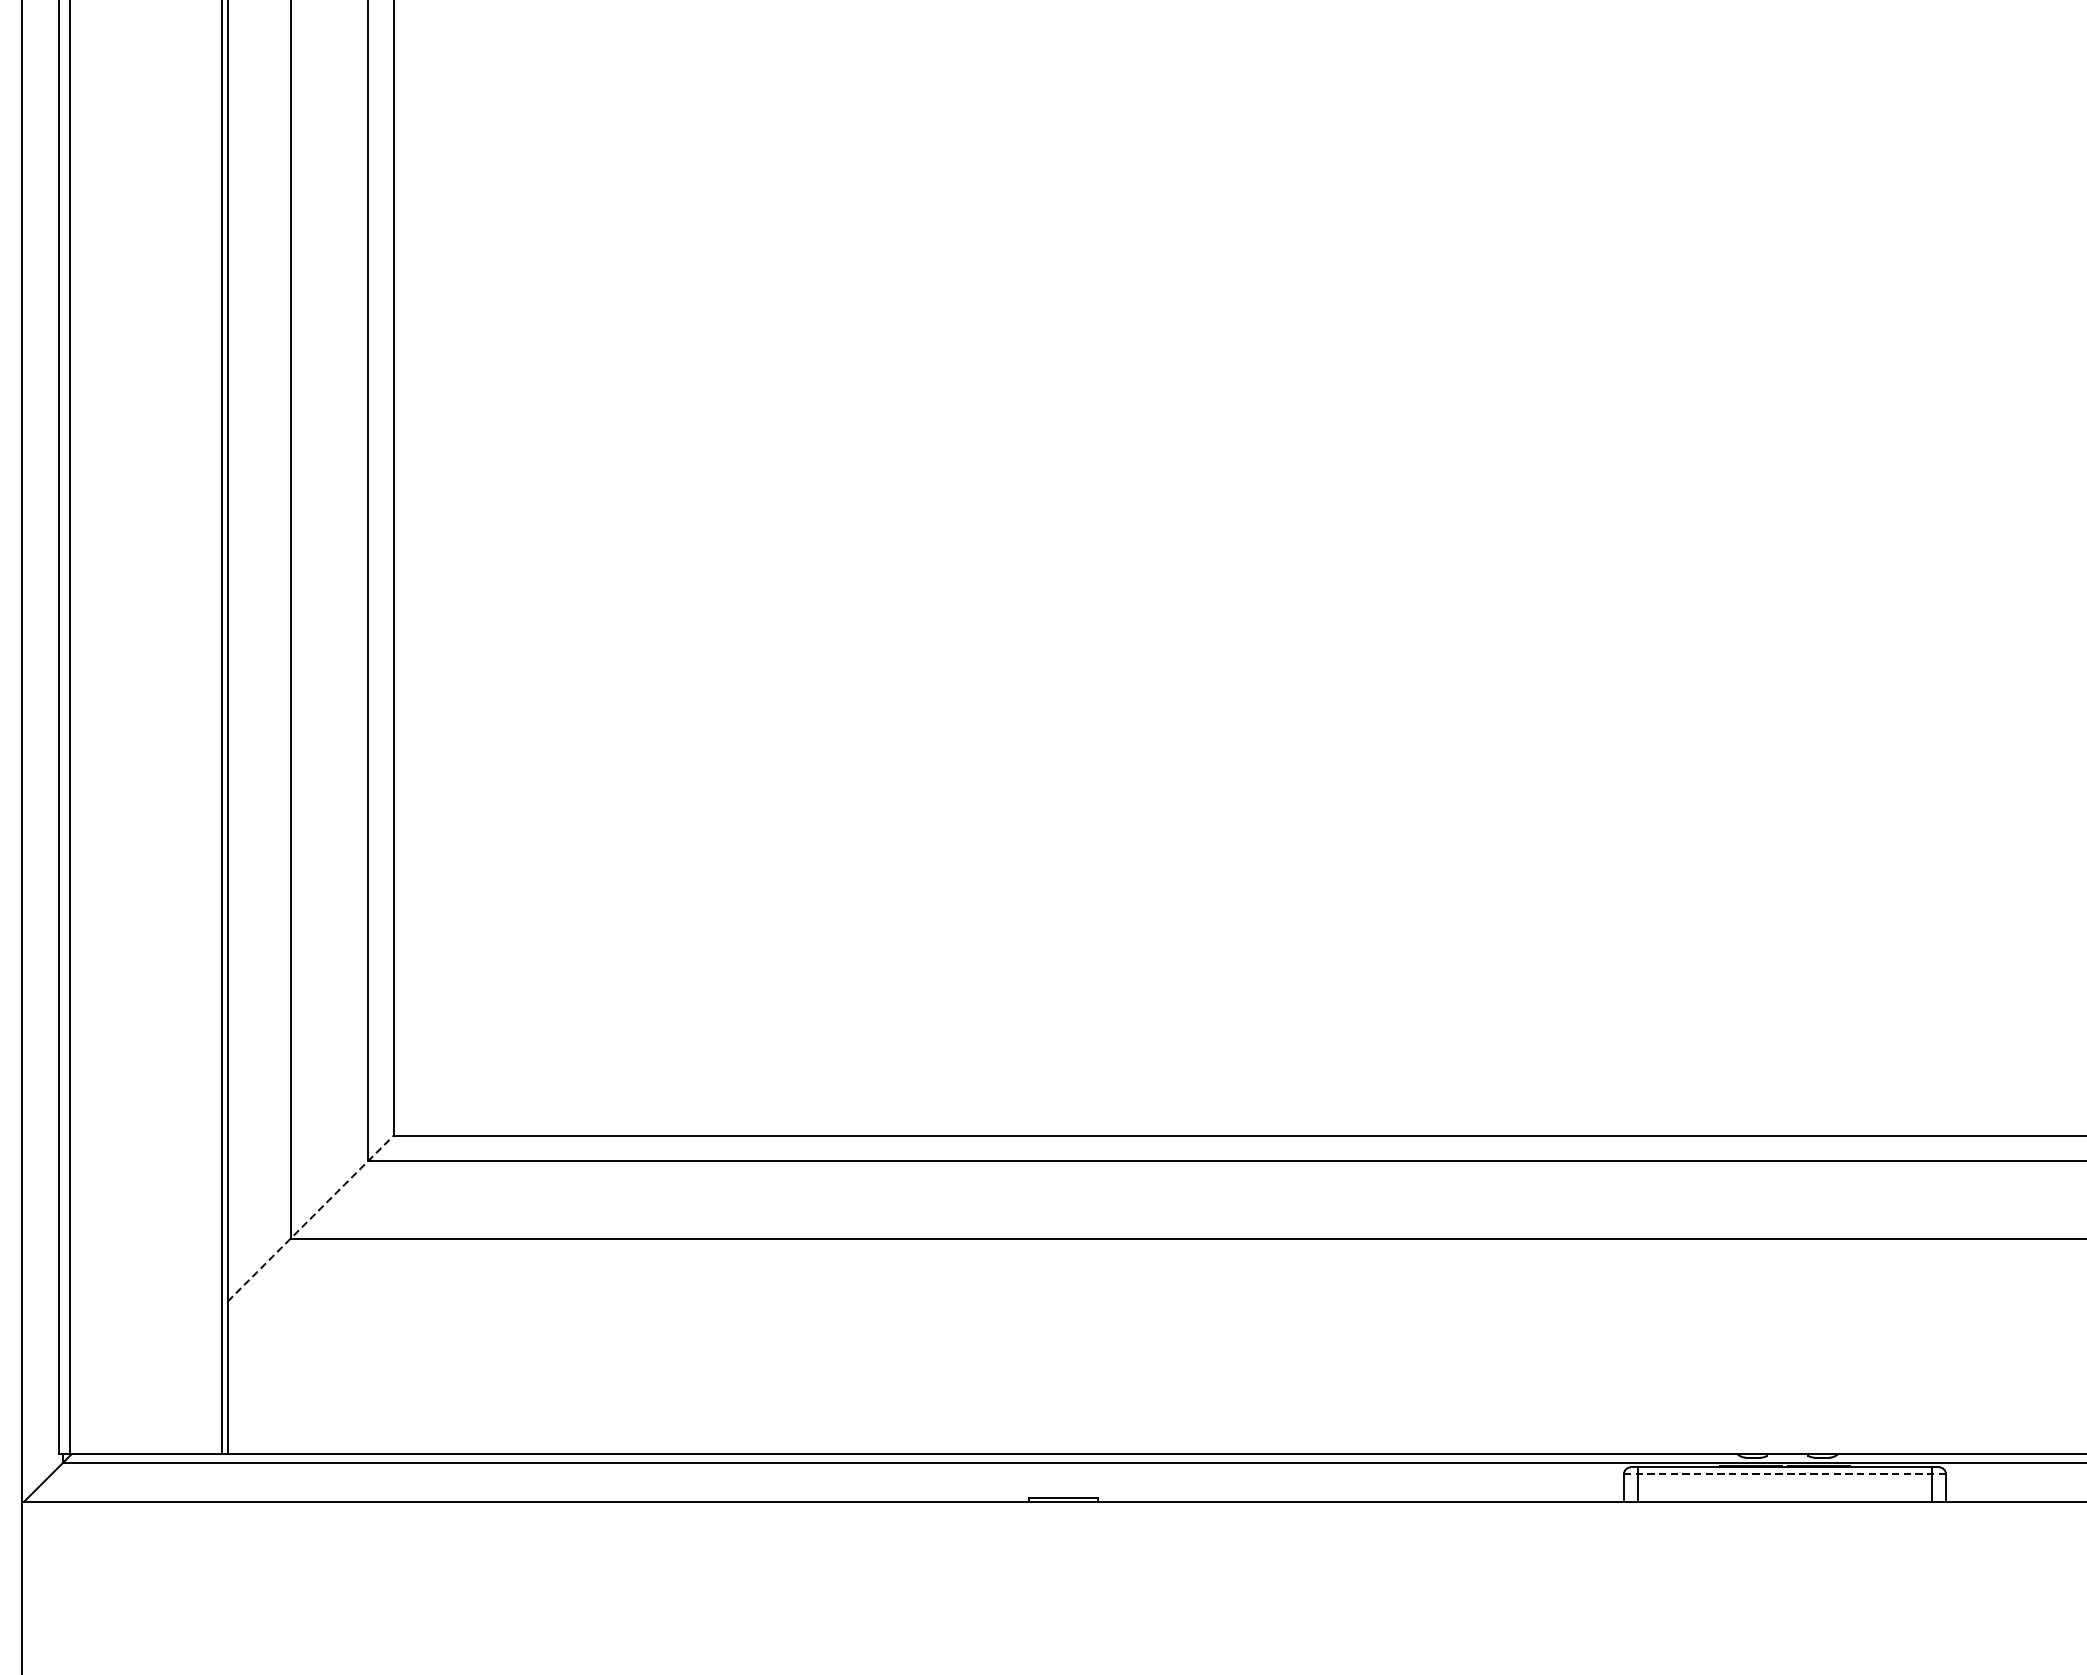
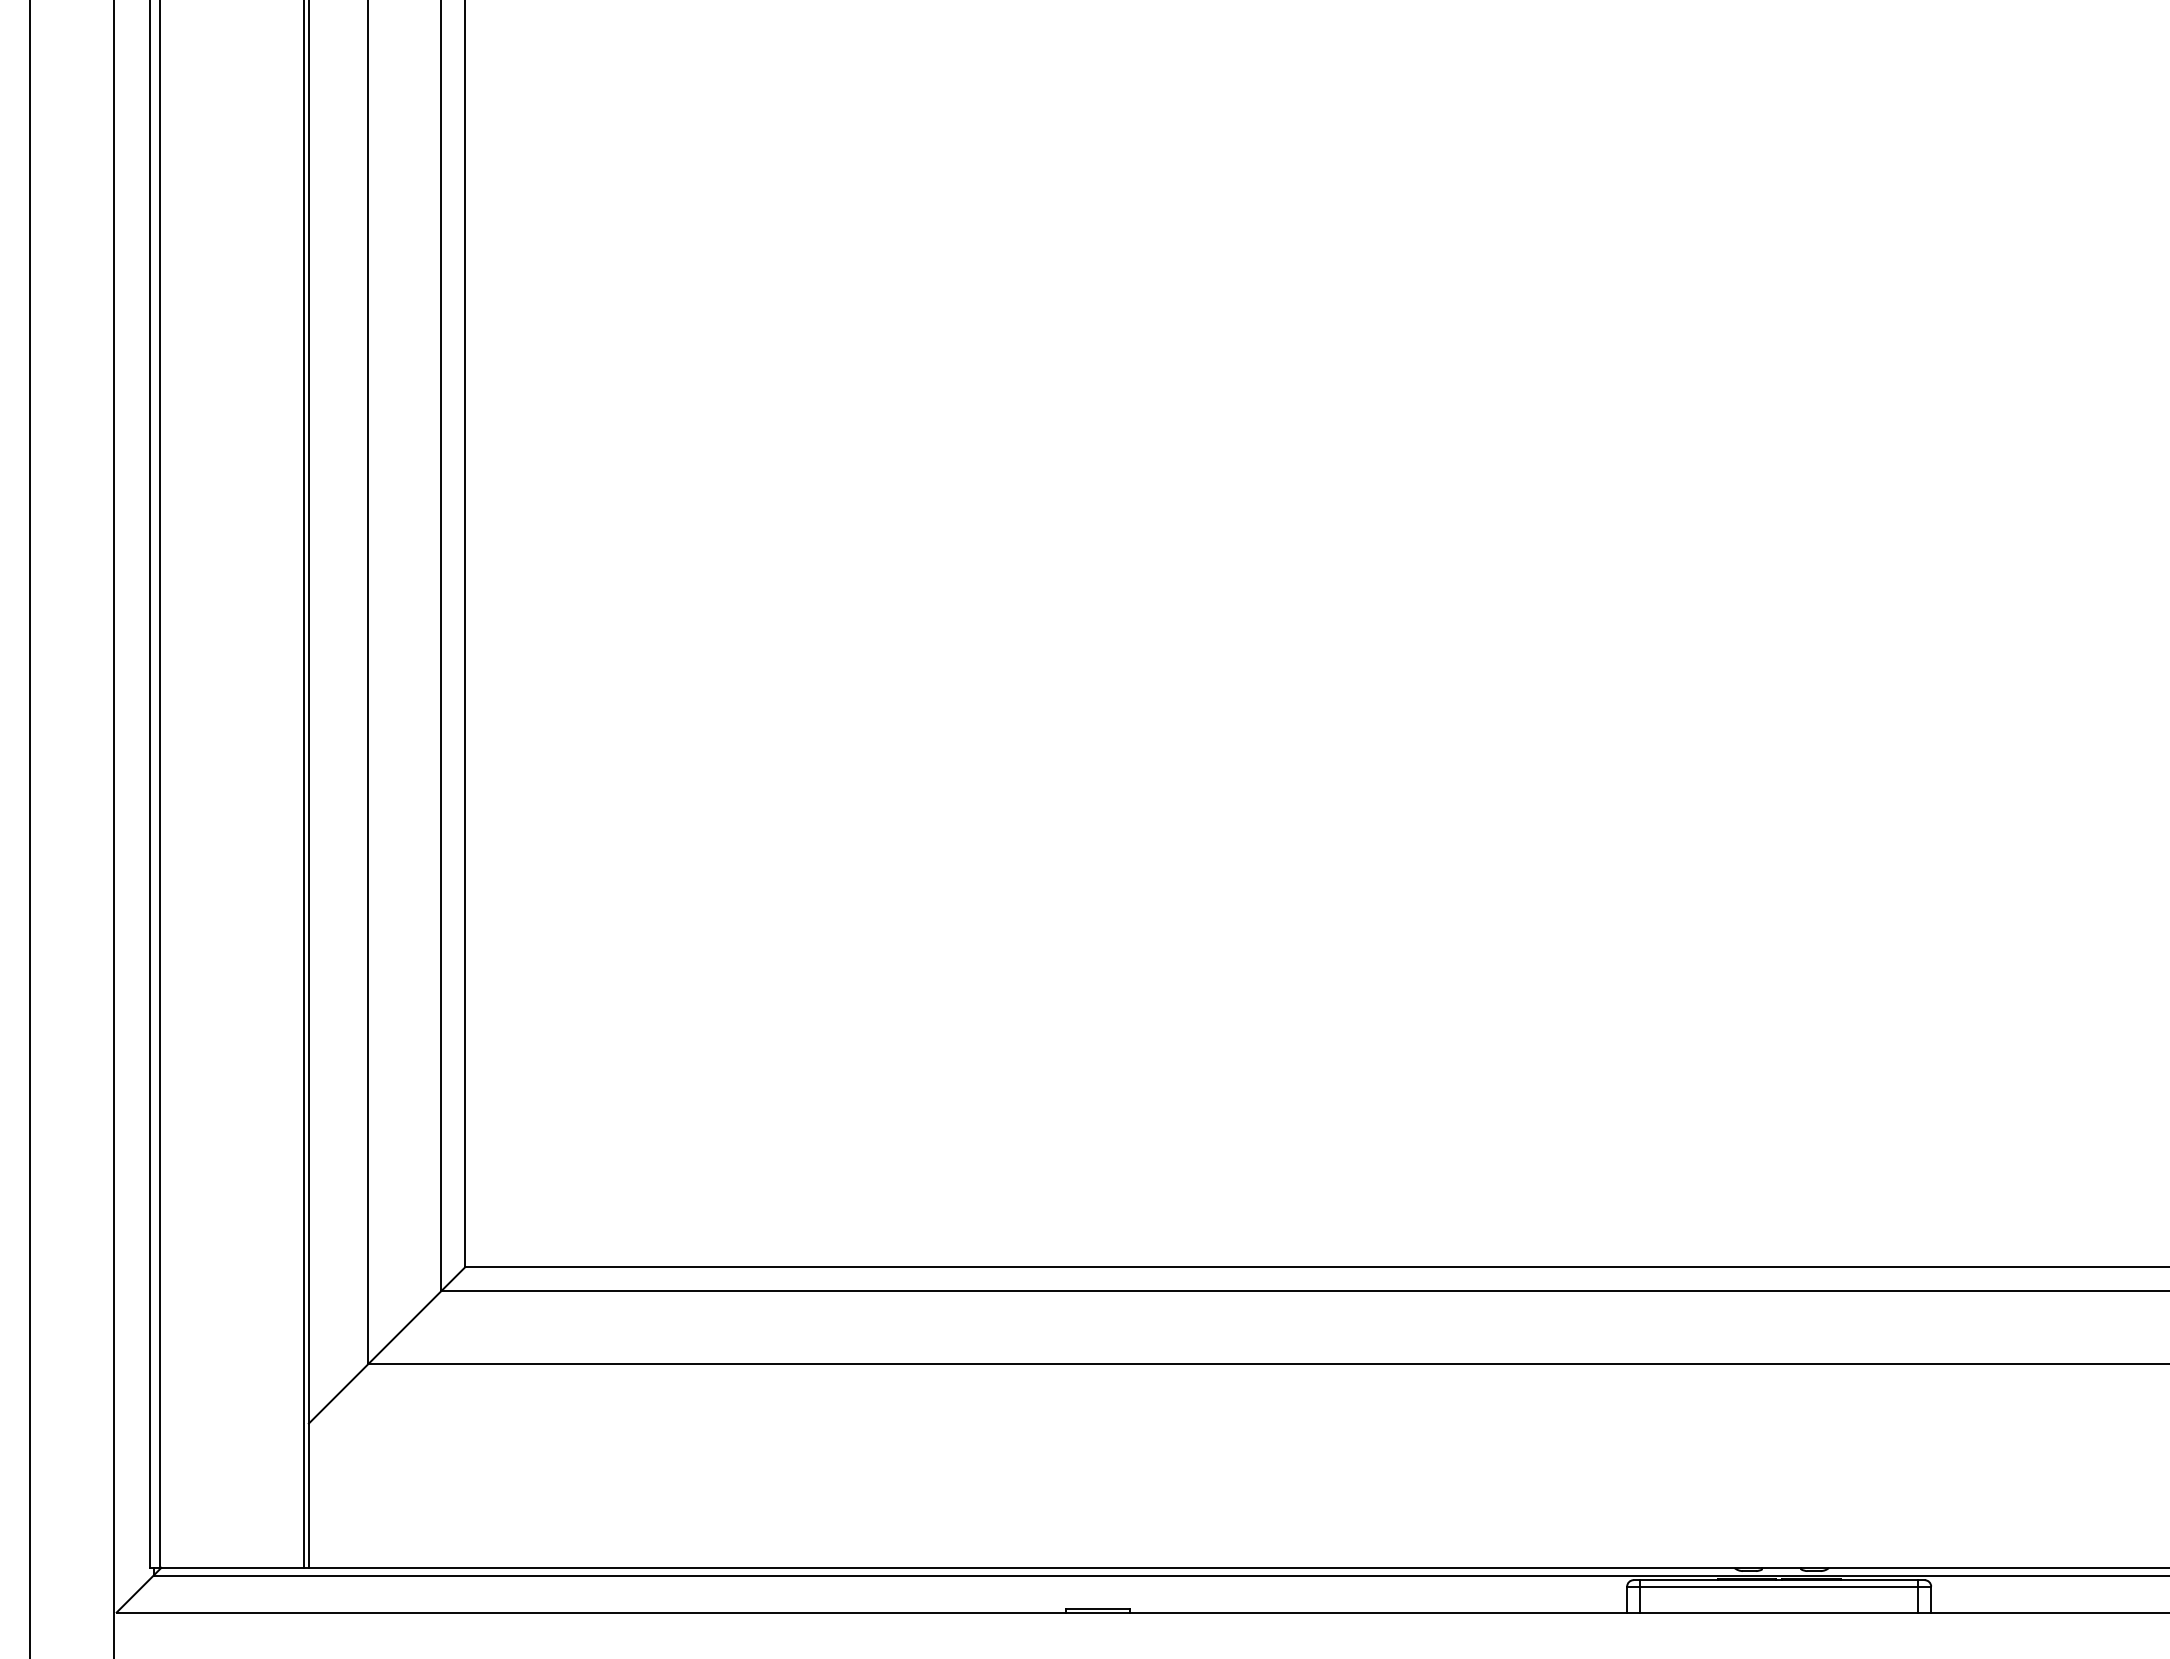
line: (311, 1218) -> (387, 1345), dashed -> solid
line: (1785, 1474) -> (1779, 1586), dashed -> solid

